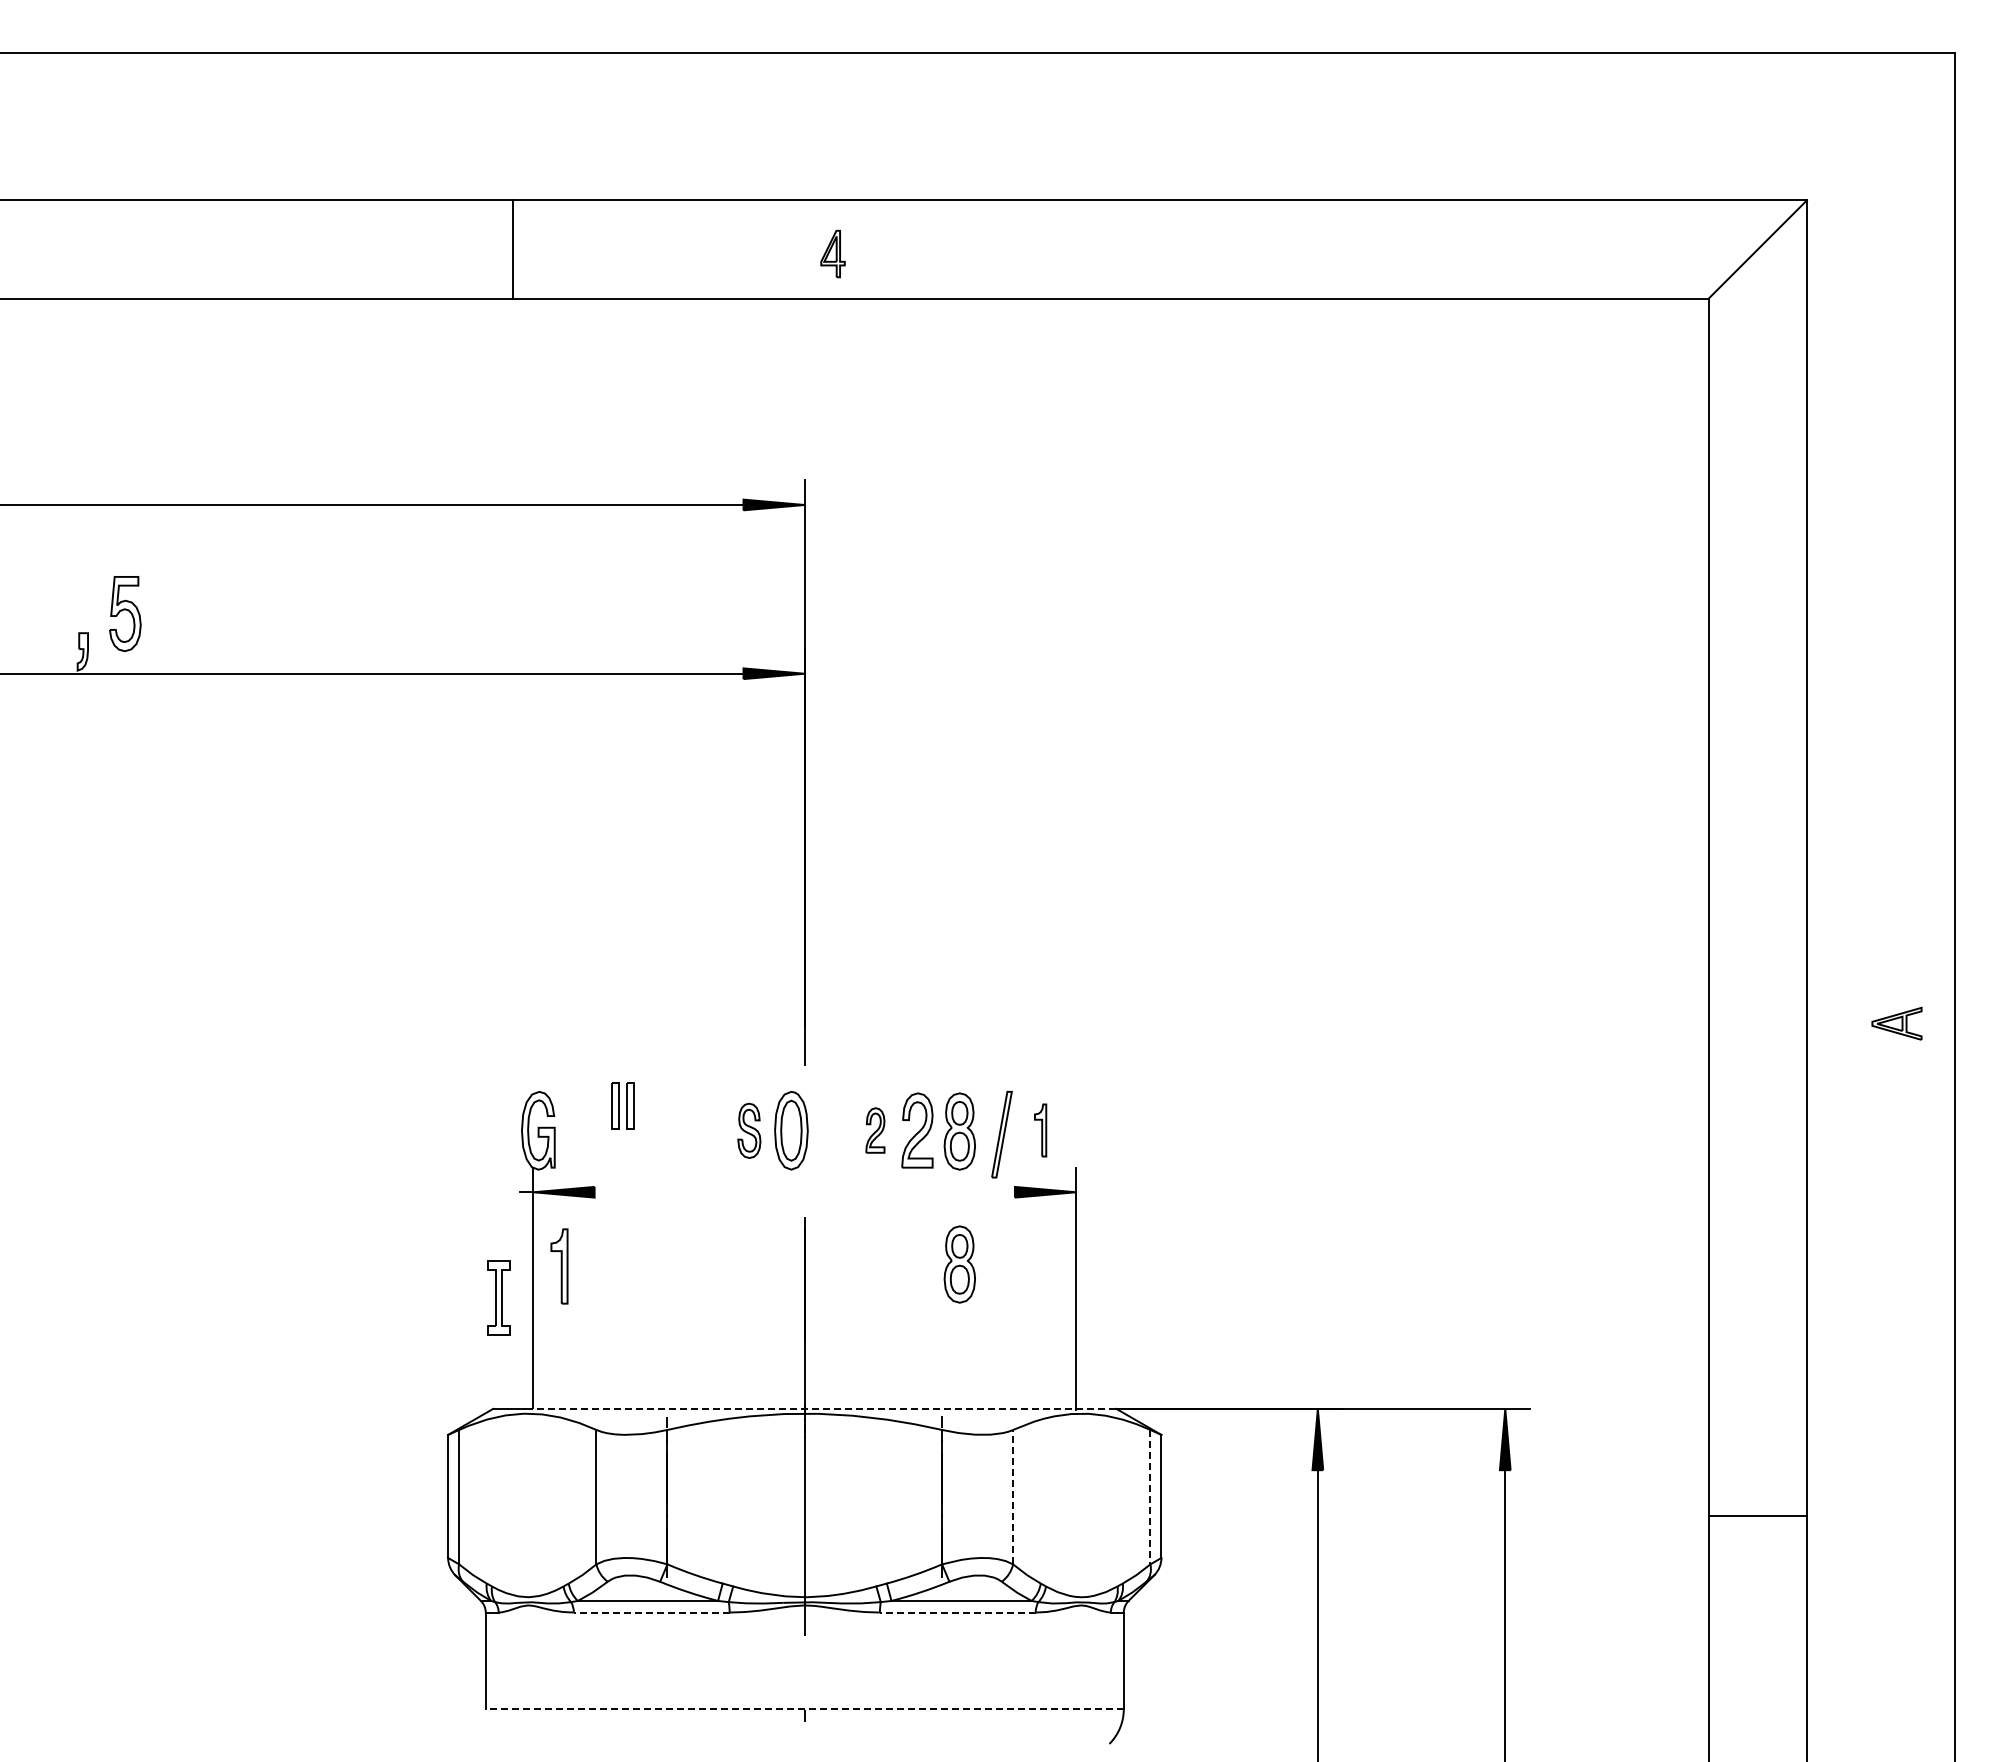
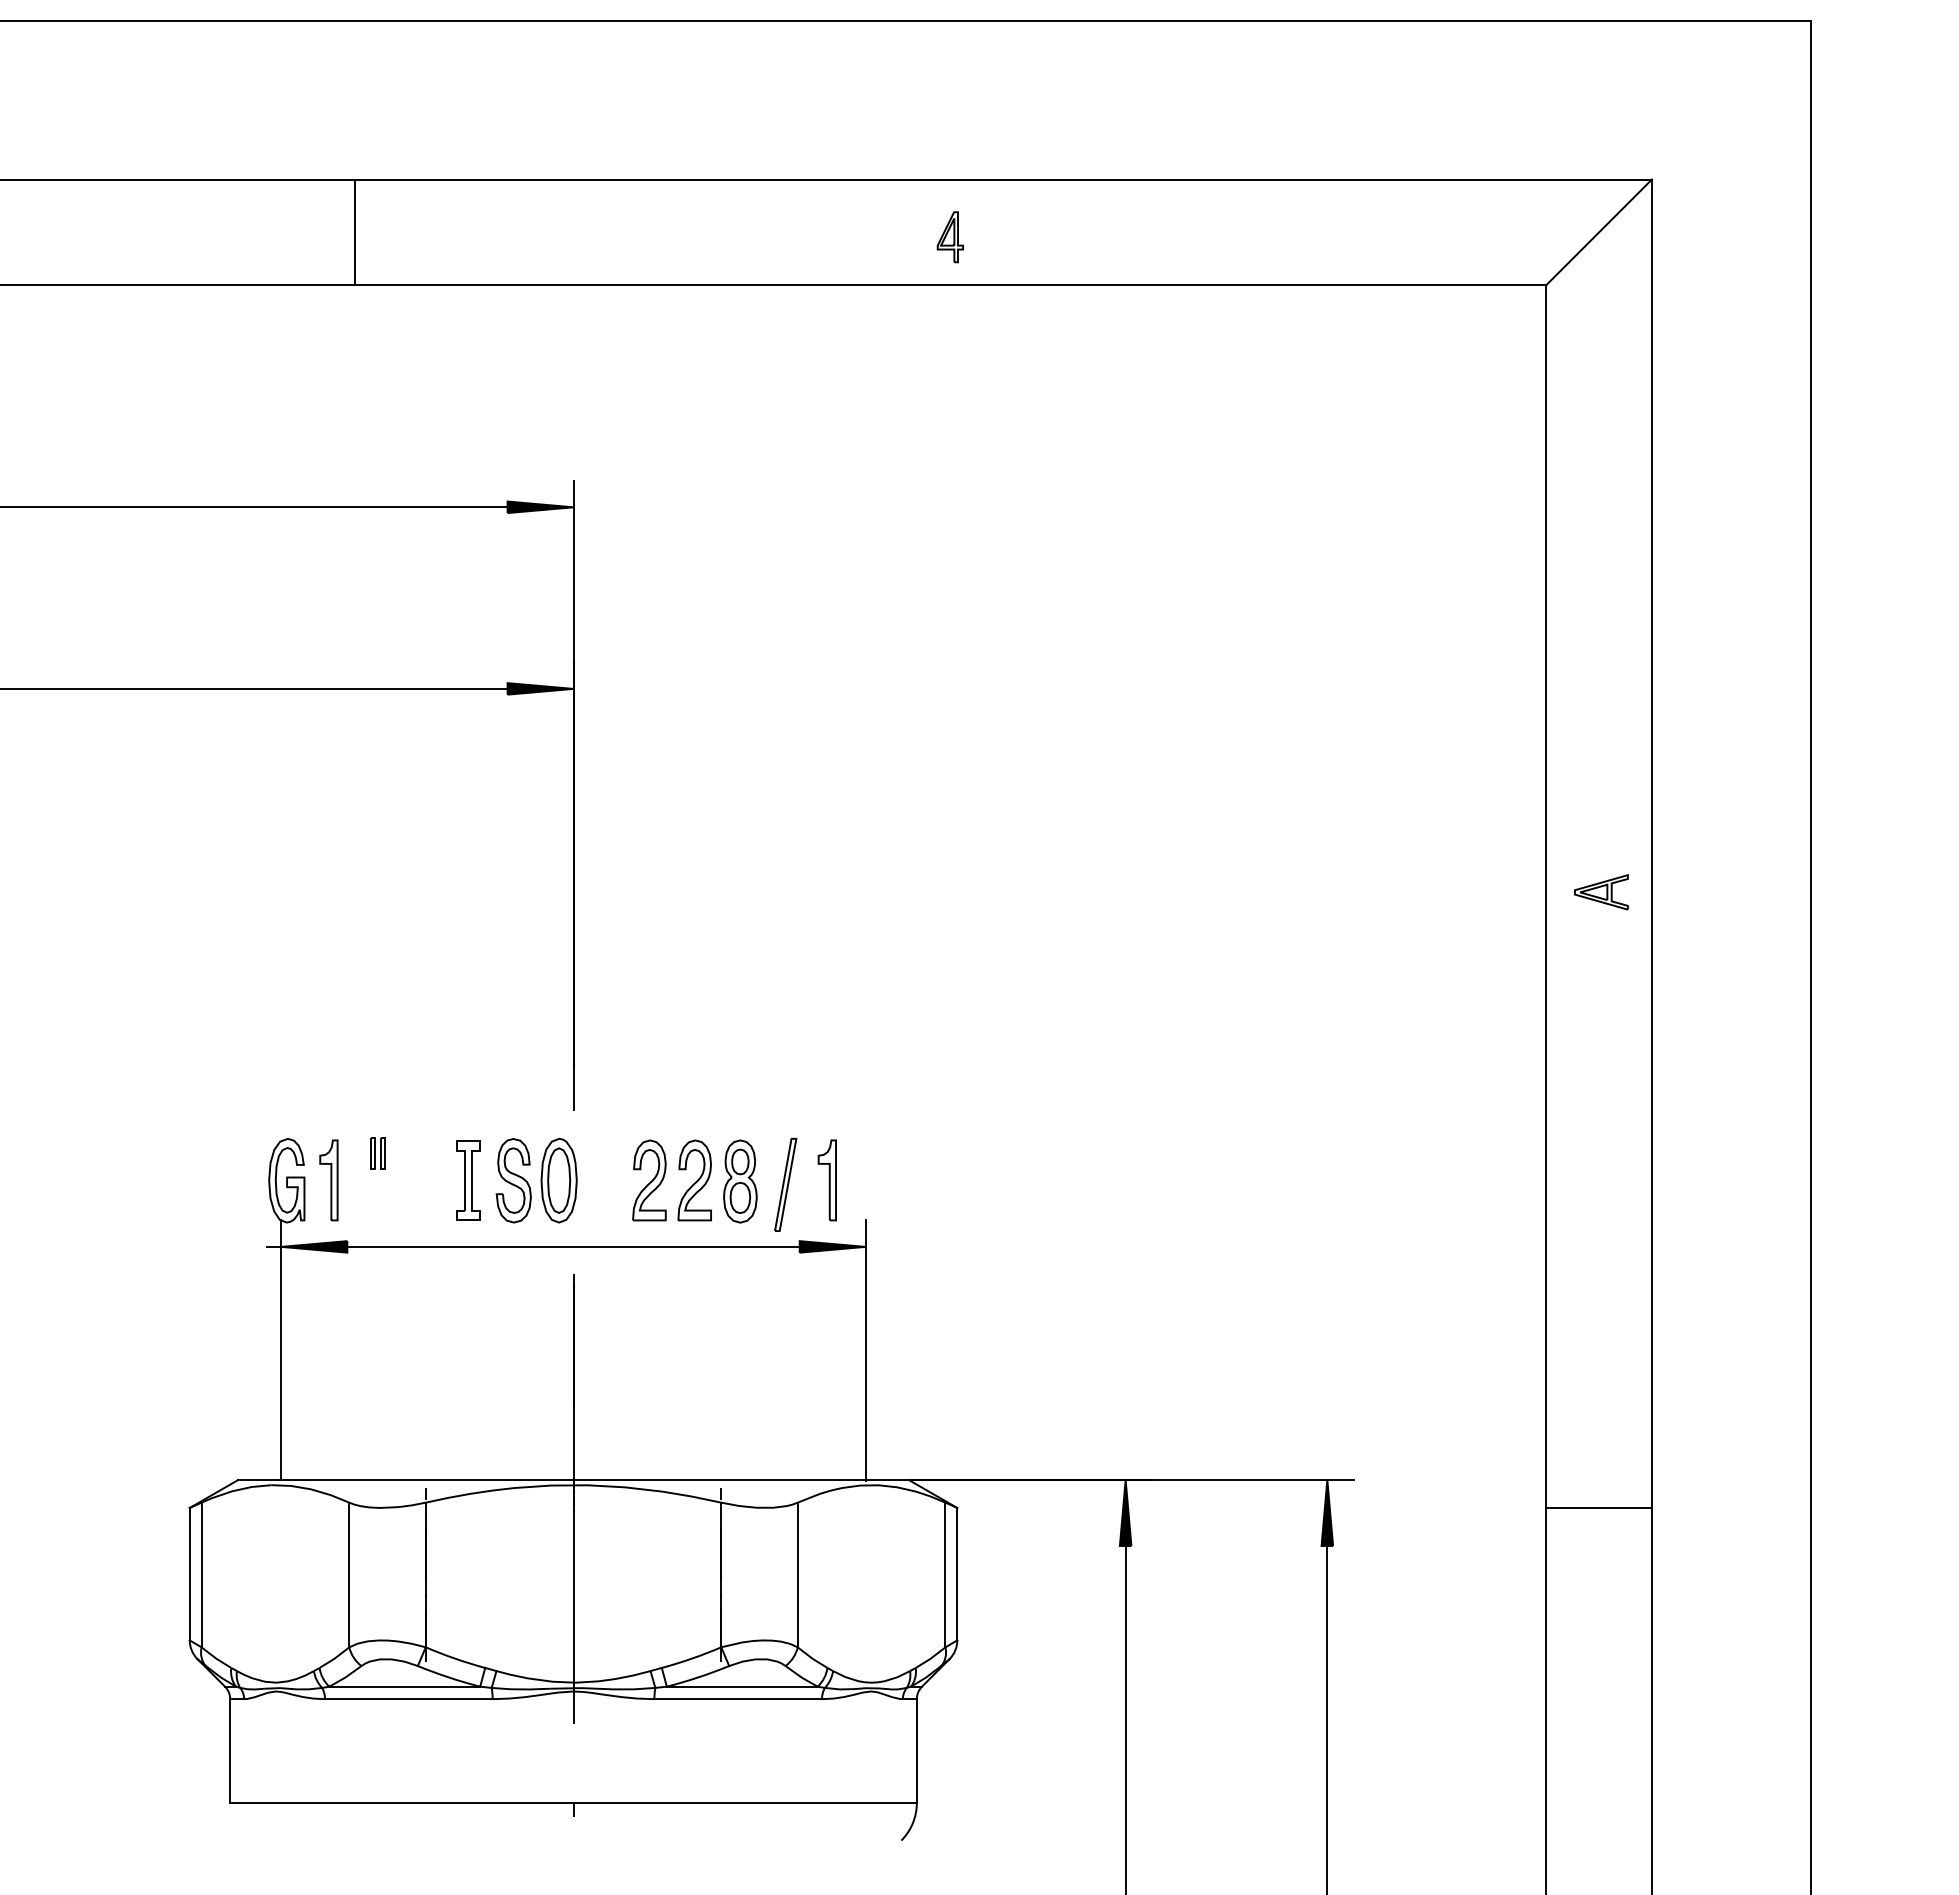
line: (513, 249) -> (354, 232), moved
part: (832, 253) -> (949, 236), moved
part: (1896, 1023) -> (1600, 892), moved
part: (622, 1105) -> (377, 1153), size x0.62
part: (749, 1130) -> (514, 1180), size x1.43
part: (875, 1130) -> (649, 1180), size x1.67
part: (1040, 1130) -> (827, 1180), size x1.43
line: (804, 1192) -> (573, 1247), added
part: (959, 1264) -> (740, 1324), removed
part: (559, 1266) -> (328, 1180), moved
part: (498, 1297) -> (467, 1180), moved
line: (823, 1408) -> (593, 1479), dashed -> solid
line: (1013, 1496) -> (798, 1574), dashed -> solid
line: (1150, 1497) -> (945, 1575), dashed -> solid
line: (1757, 1515) -> (1598, 1507), moved
line: (651, 1612) -> (408, 1699), dashed -> solid
line: (957, 1612) -> (737, 1699), dashed -> solid
line: (804, 1709) -> (573, 1803), dashed -> solid

